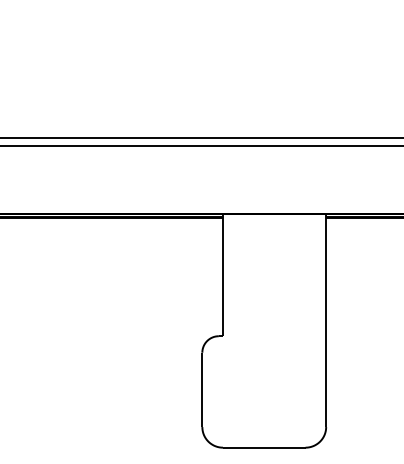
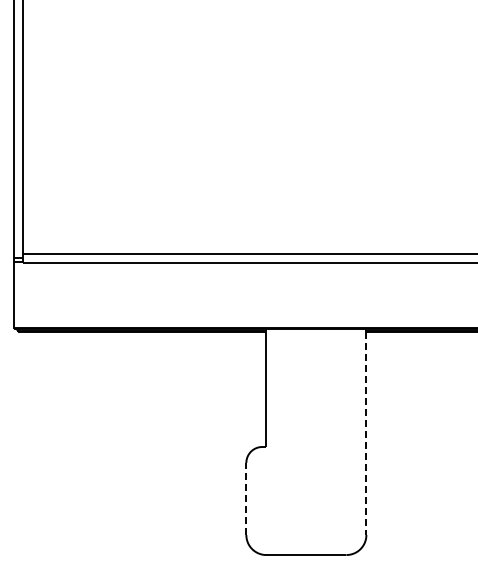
line: (326, 323) -> (366, 434), solid -> dashed
line: (202, 389) -> (246, 498), solid -> dashed

